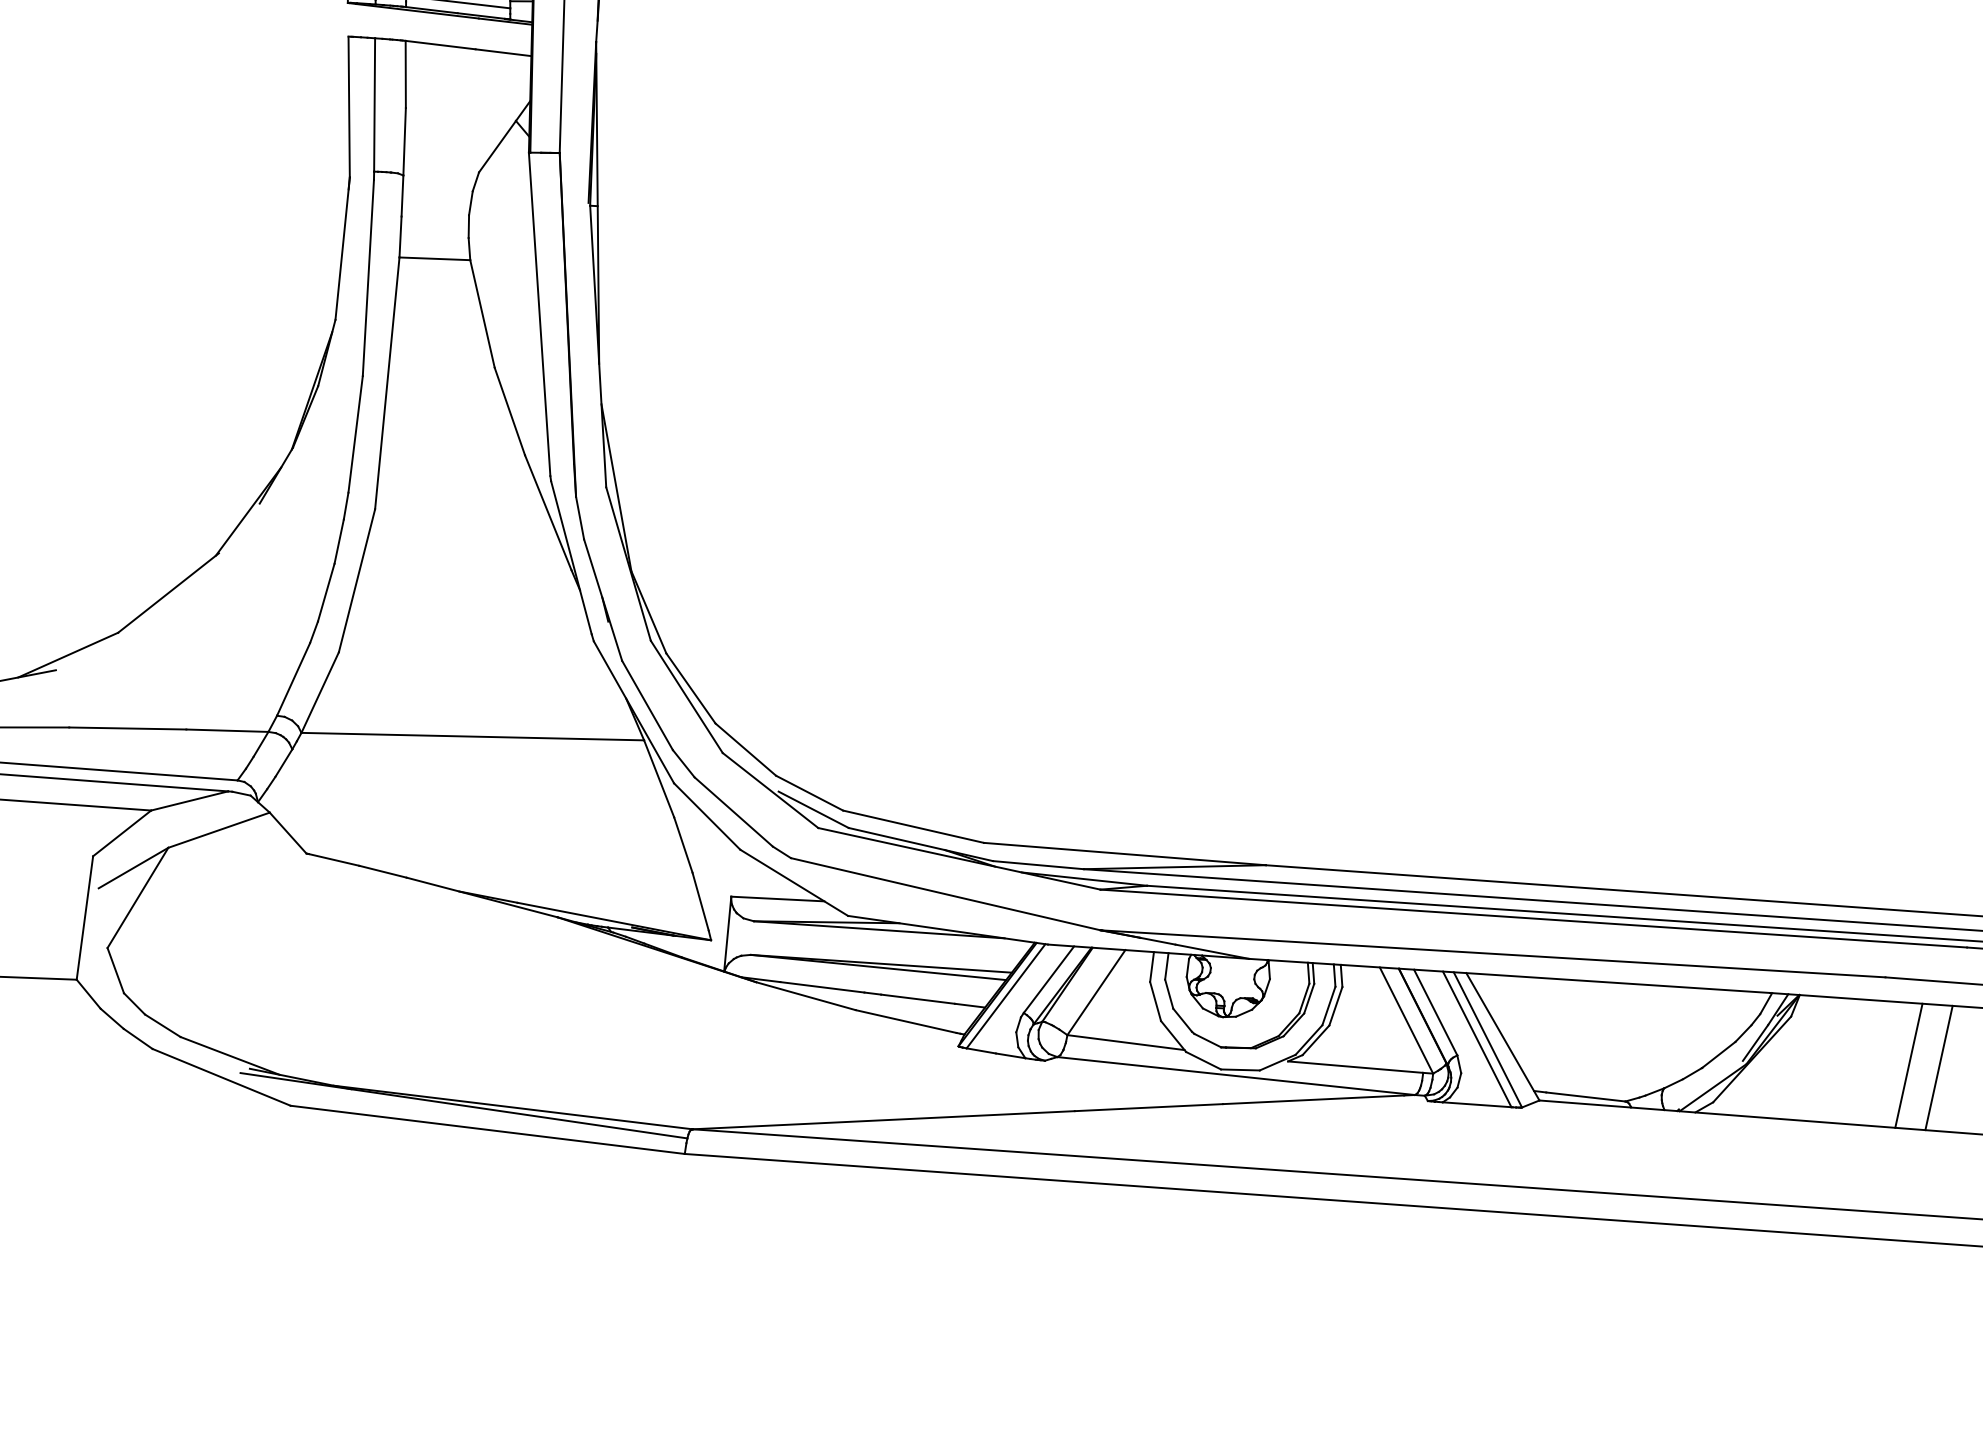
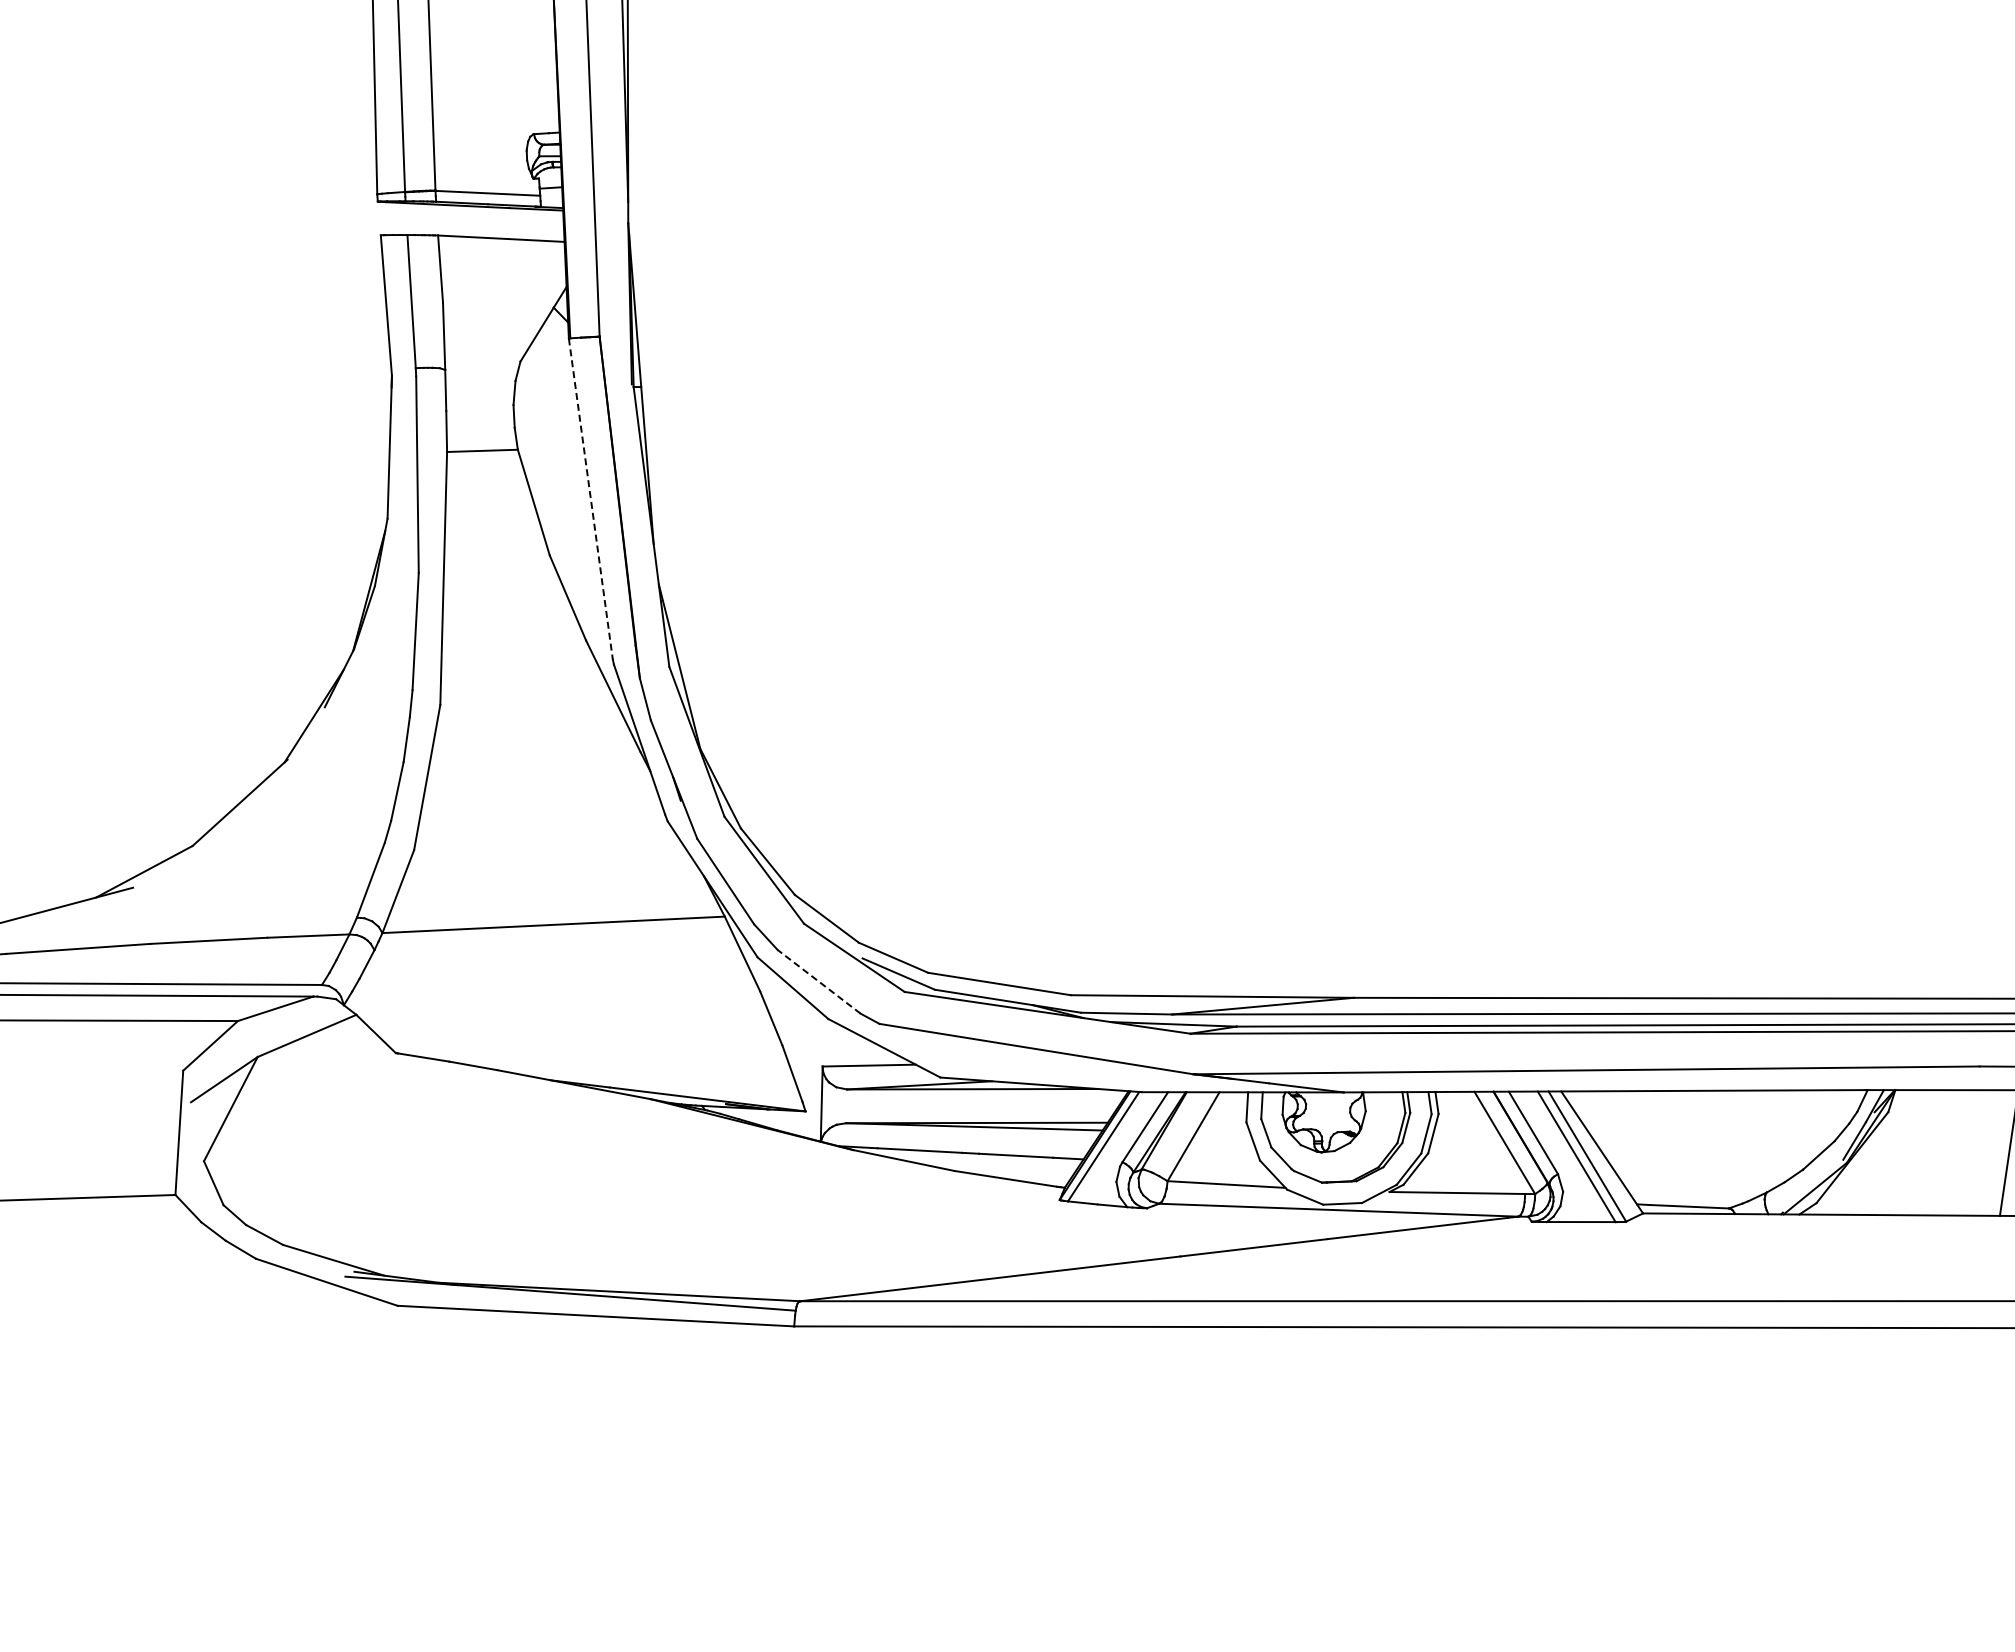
line: (539, 314) -> (590, 499), solid -> dashed
line: (733, 811) -> (818, 981), solid -> dashed

